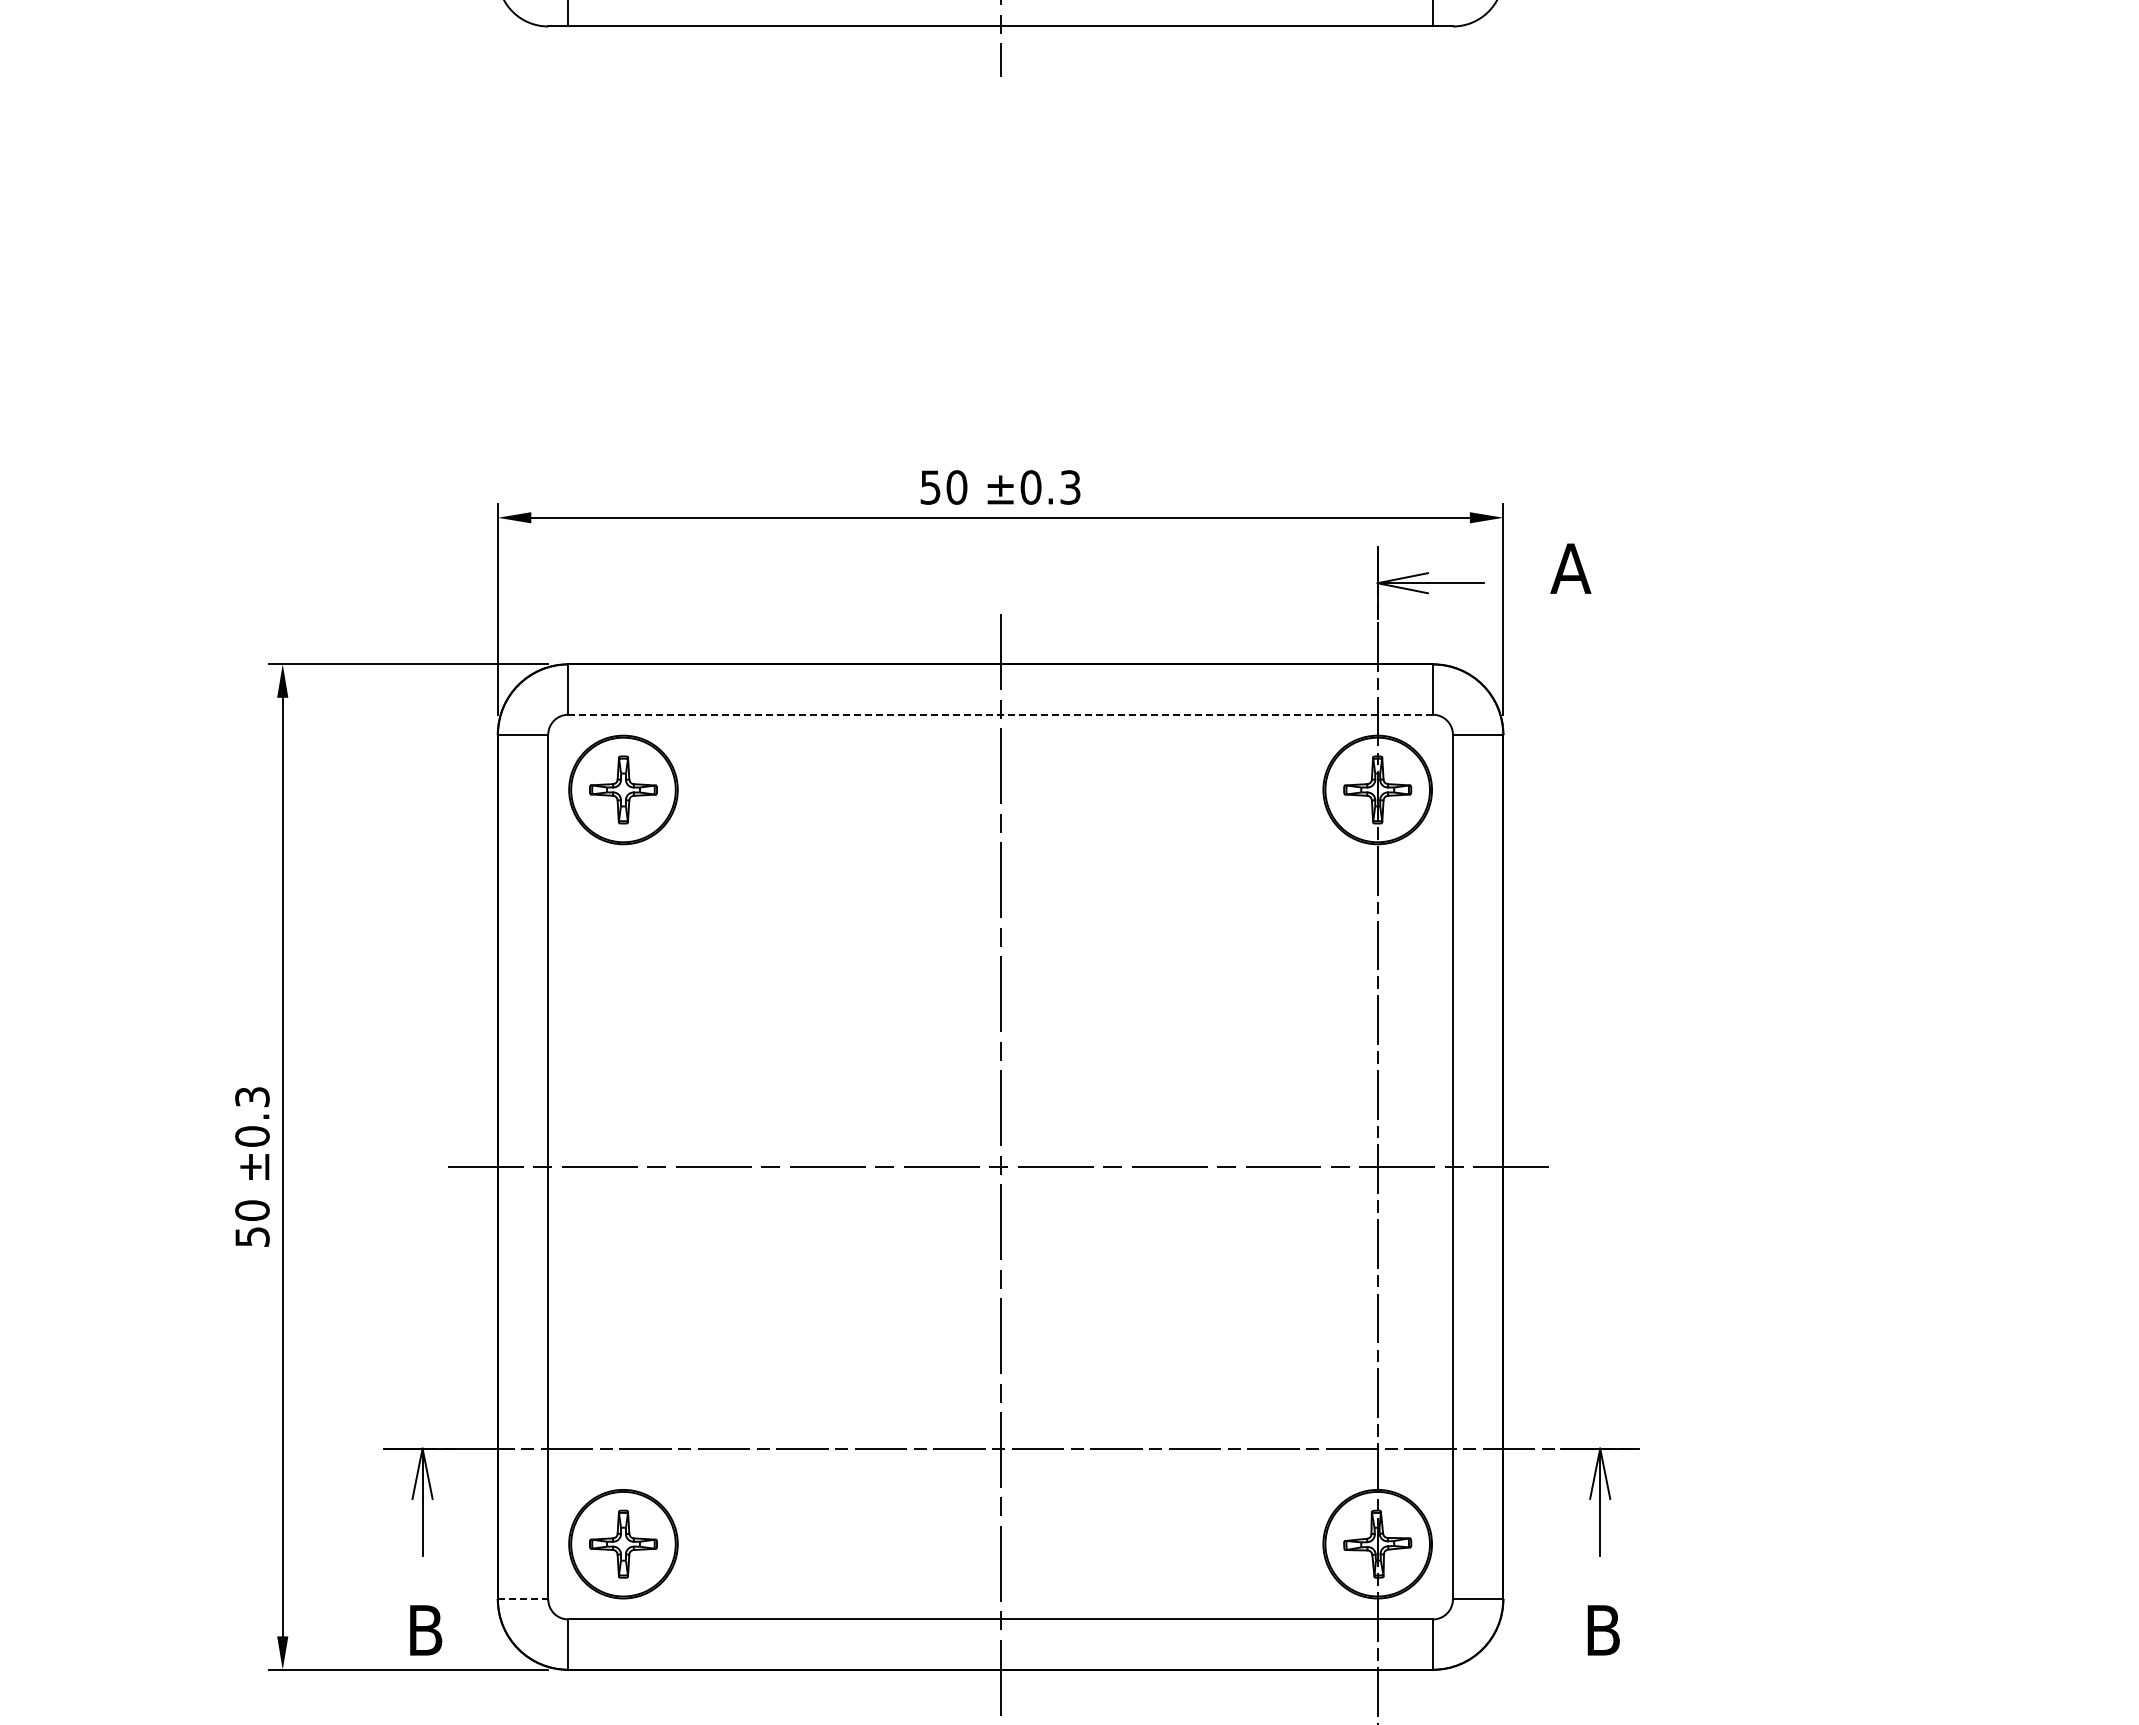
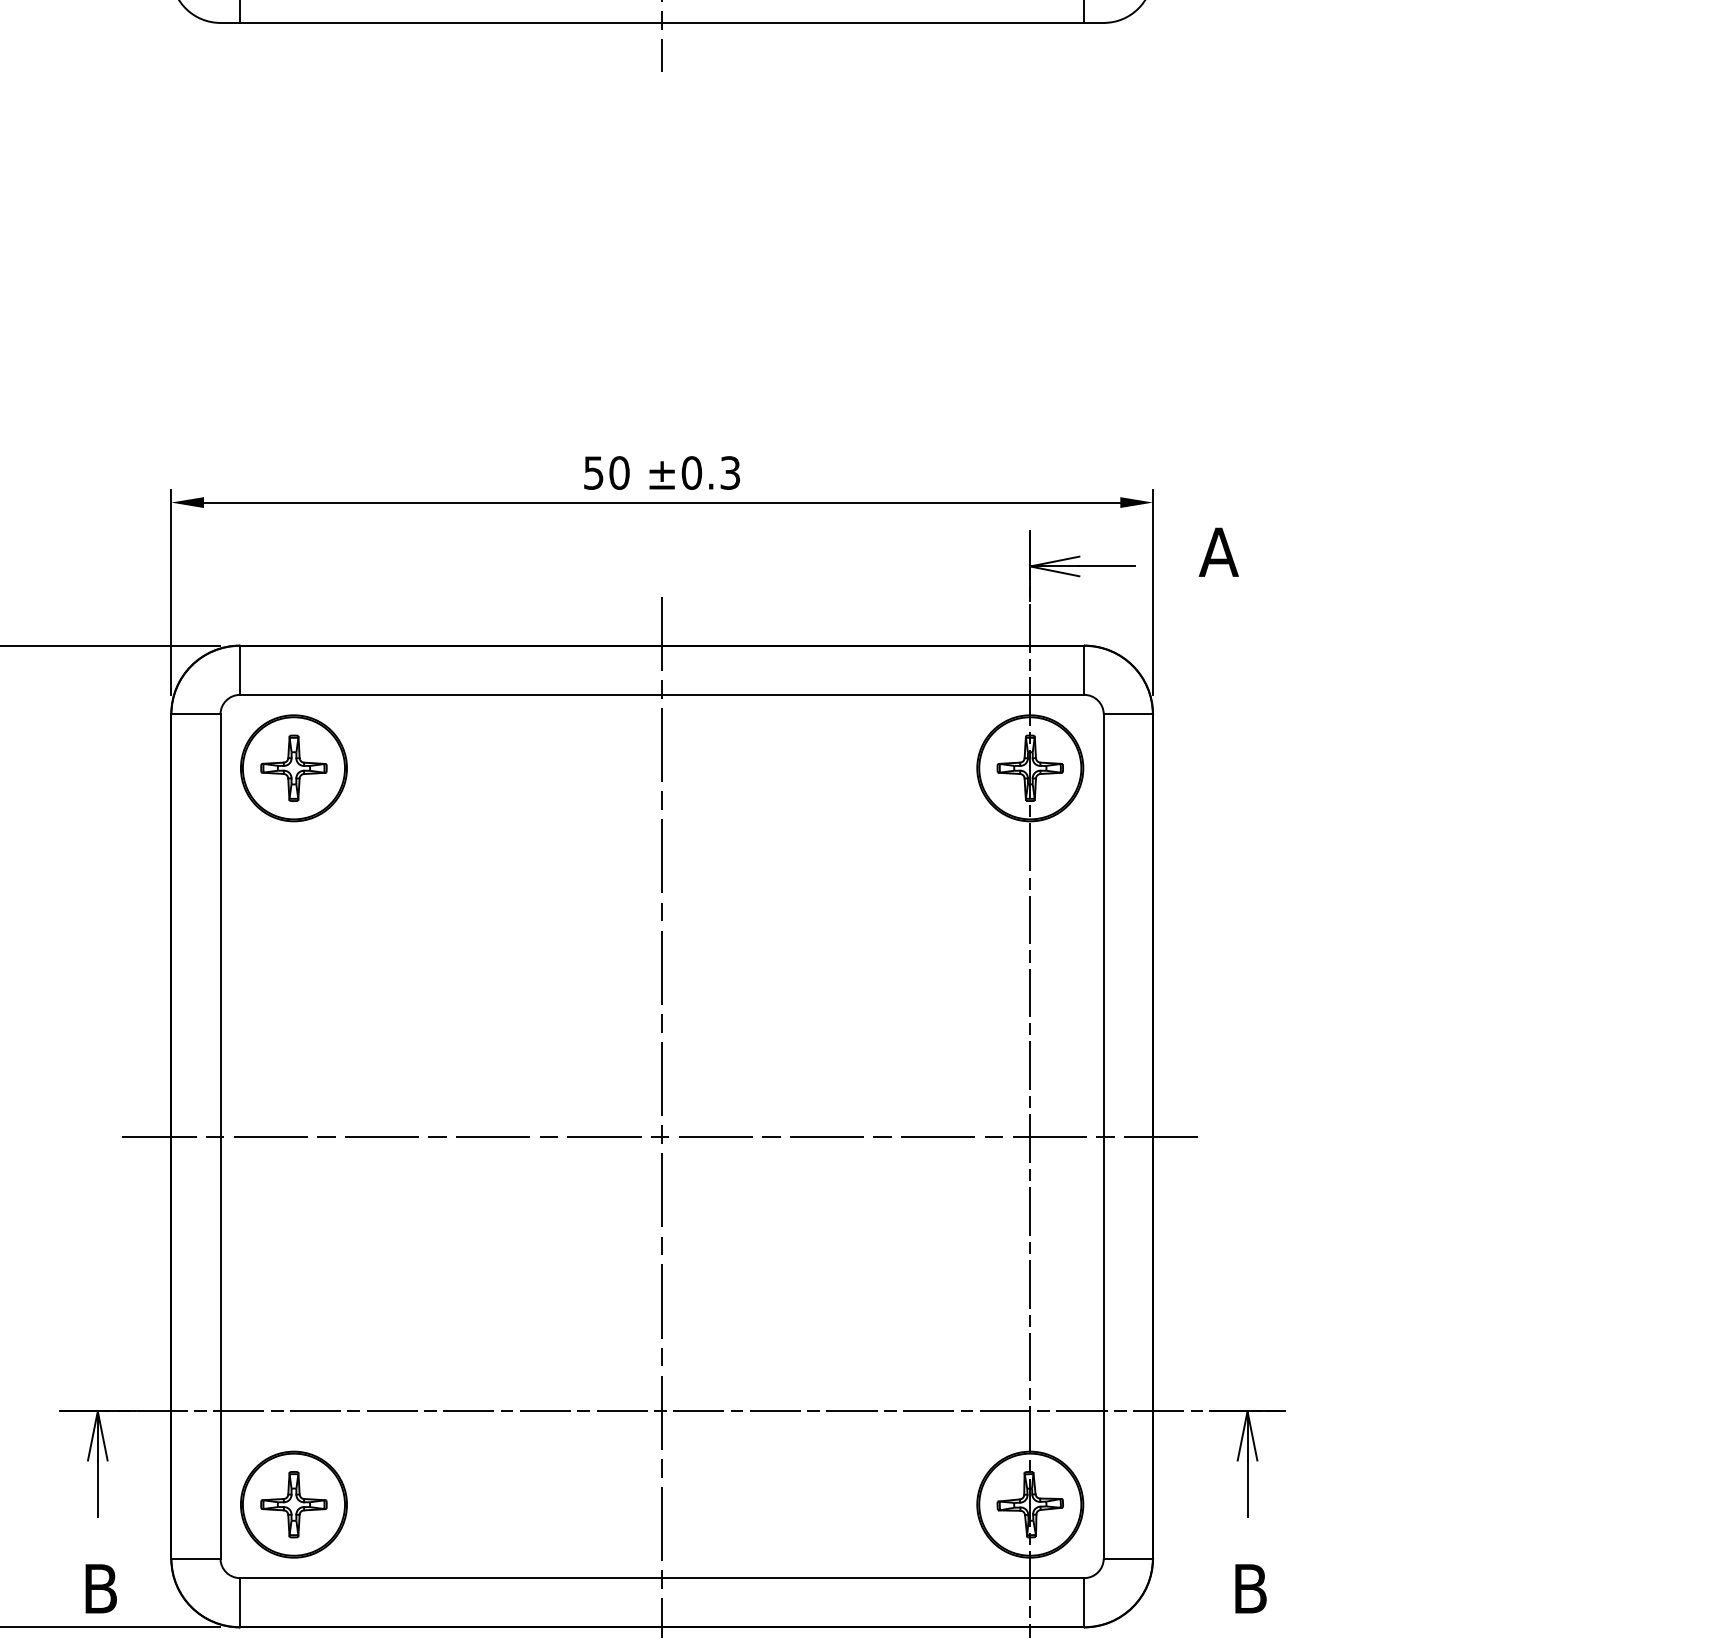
line: (1001, 714) -> (663, 694), dashed -> solid
line: (523, 1599) -> (196, 1558), dashed -> solid

